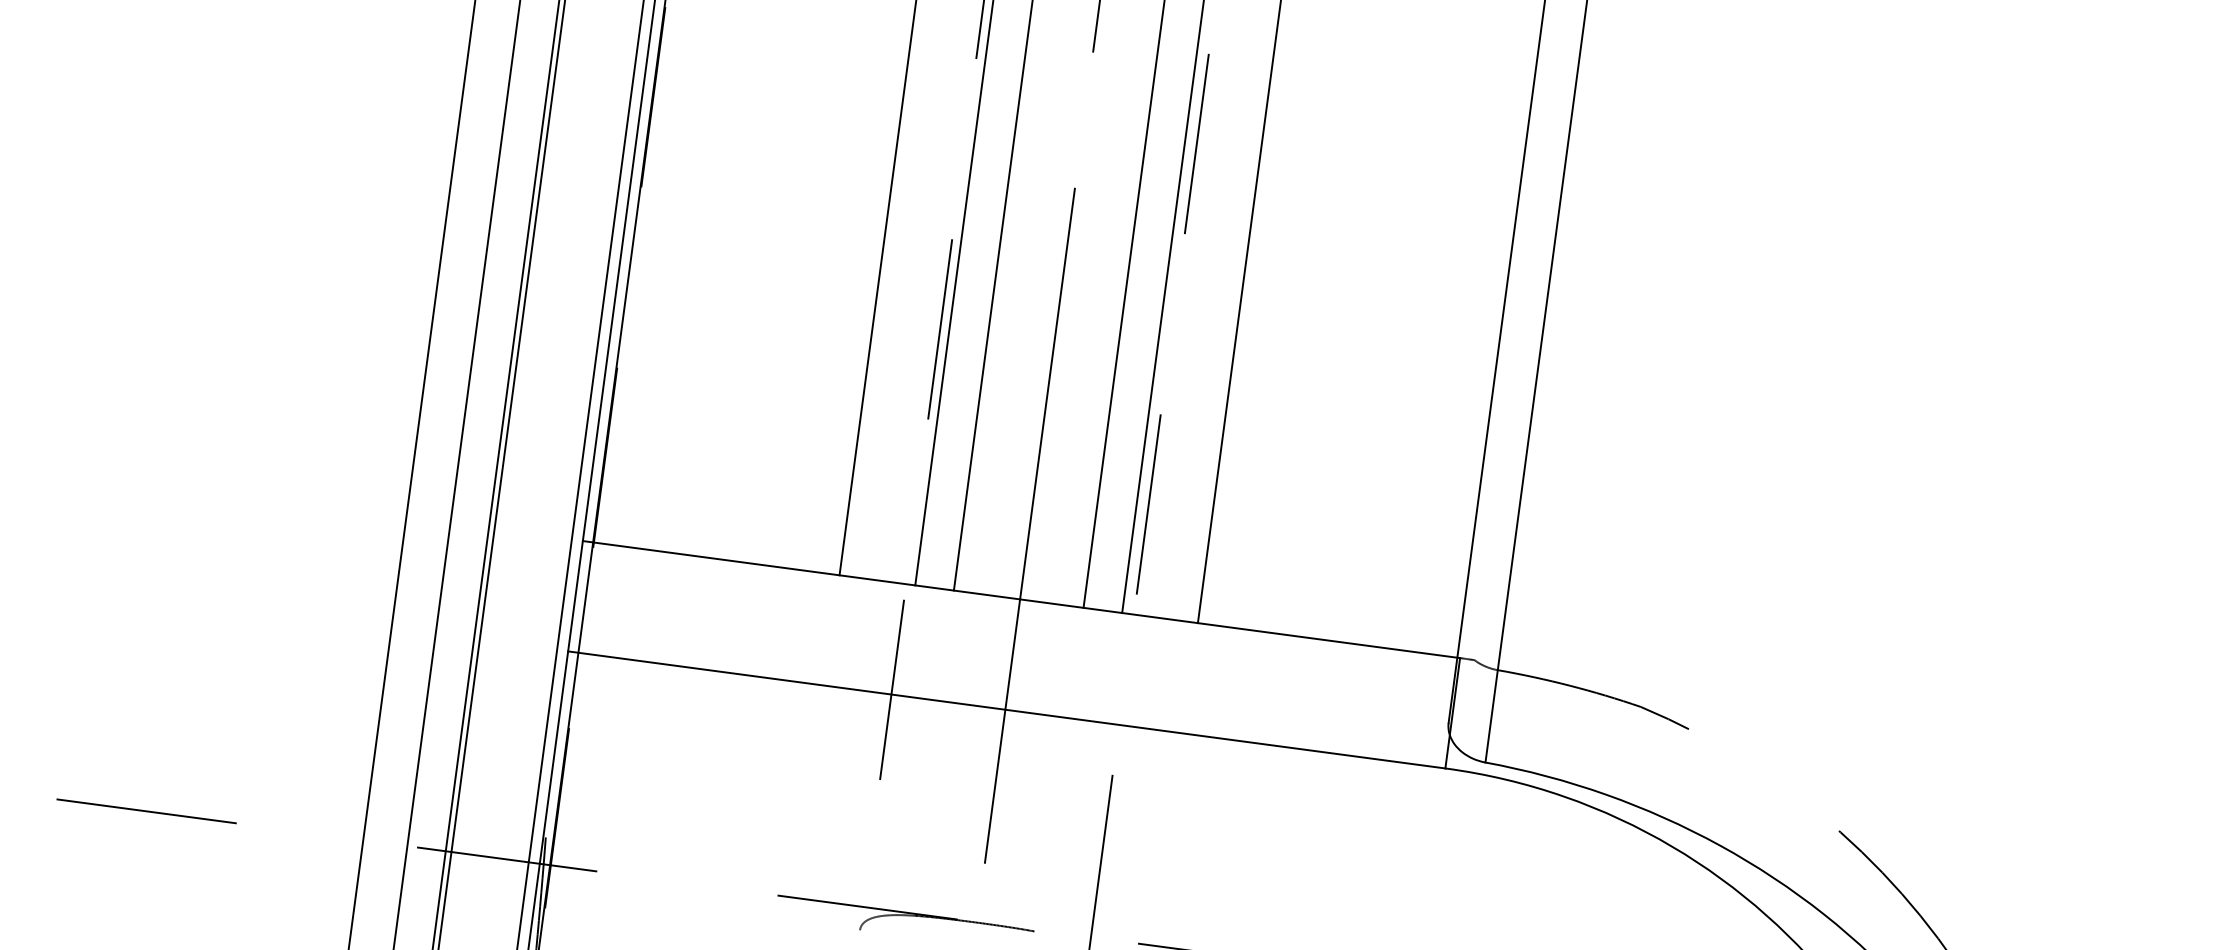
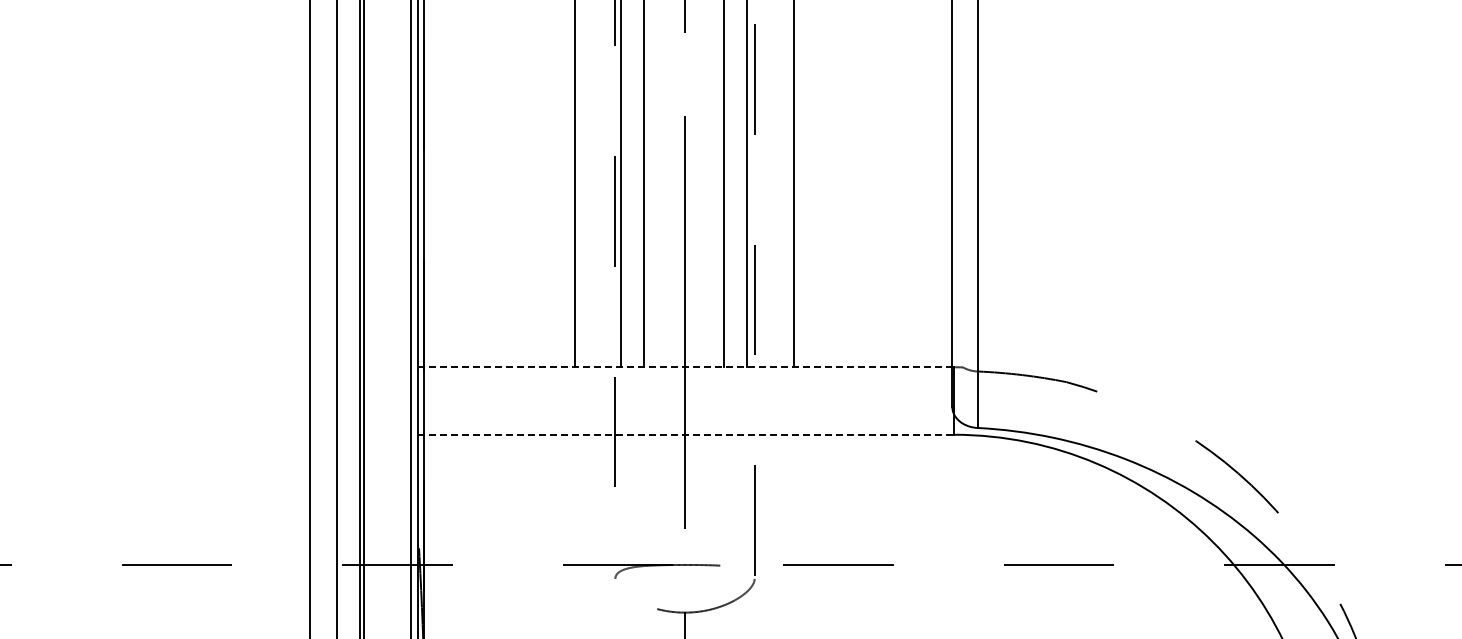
line: (1020, 599) -> (685, 367), solid -> dashed
line: (1007, 709) -> (686, 434), solid -> dashed

